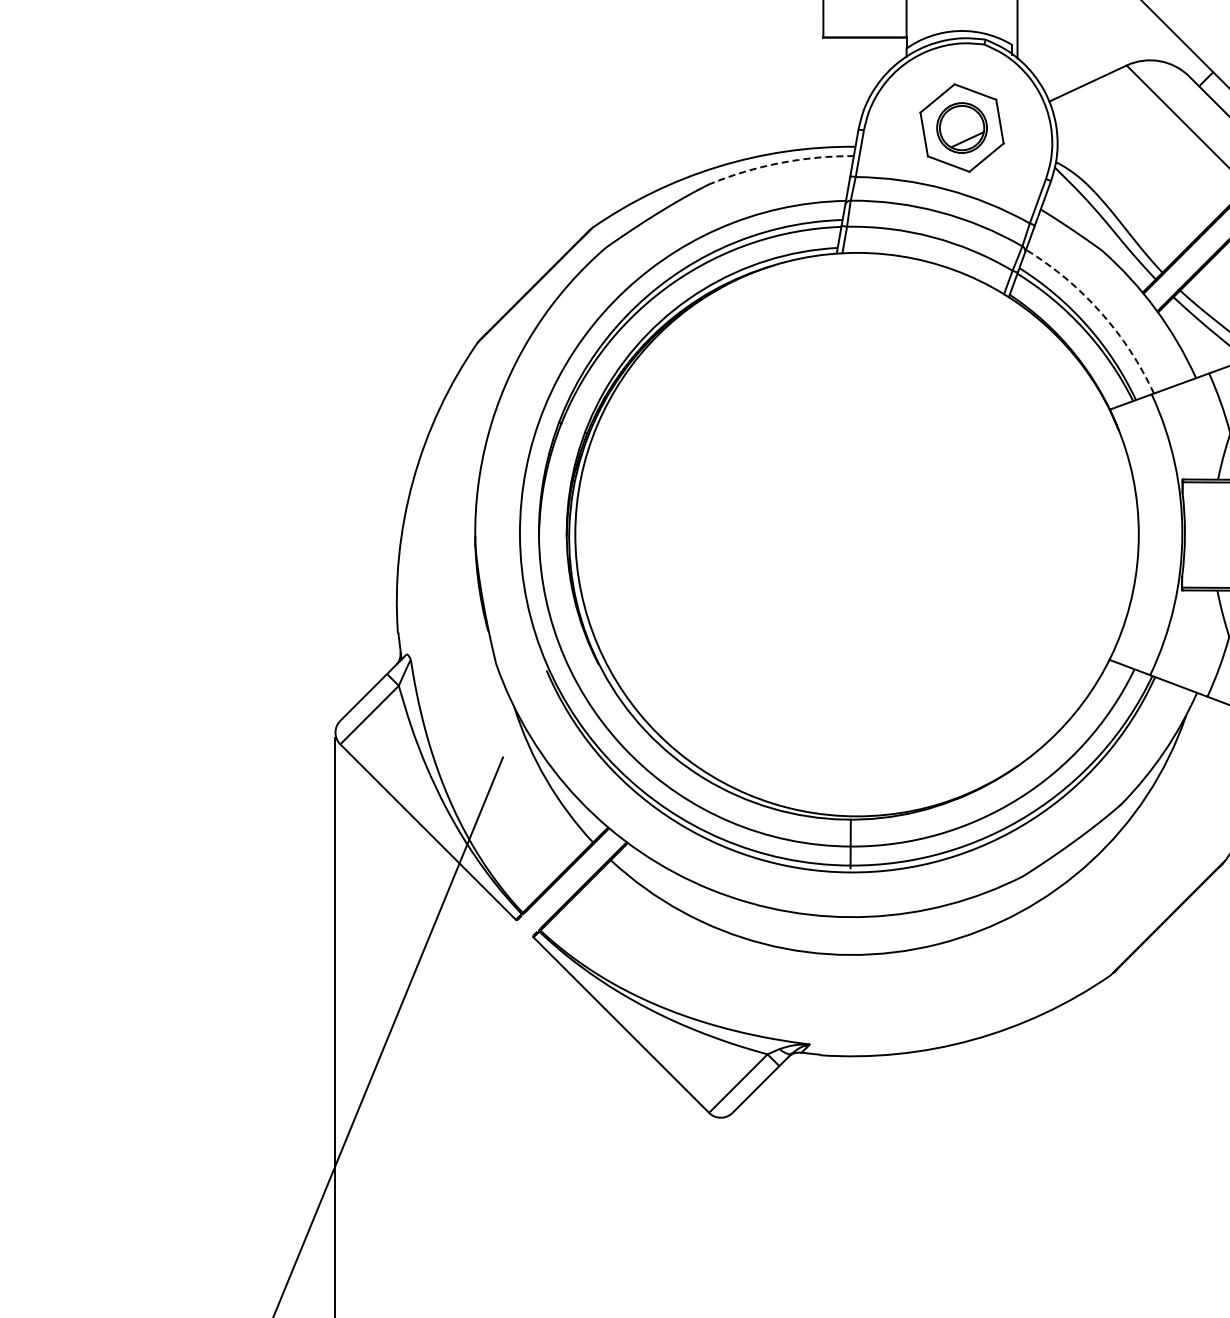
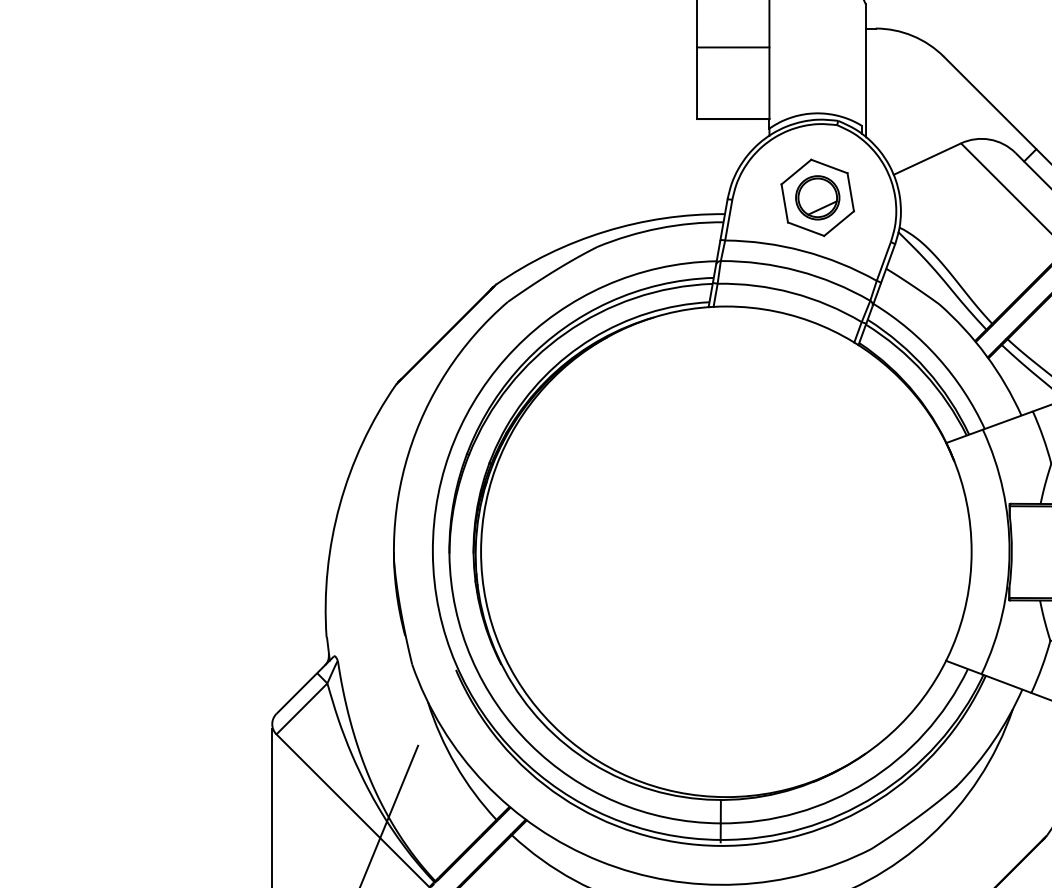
arc: (780, 163) -> (659, 228), dashed -> solid
arc: (1100, 312) -> (938, 358), dashed -> solid

